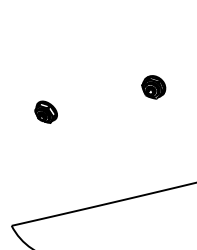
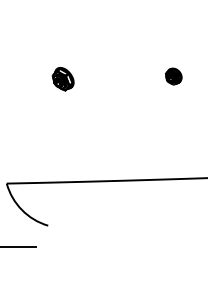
part: (153, 87) -> (173, 76), size x0.7

